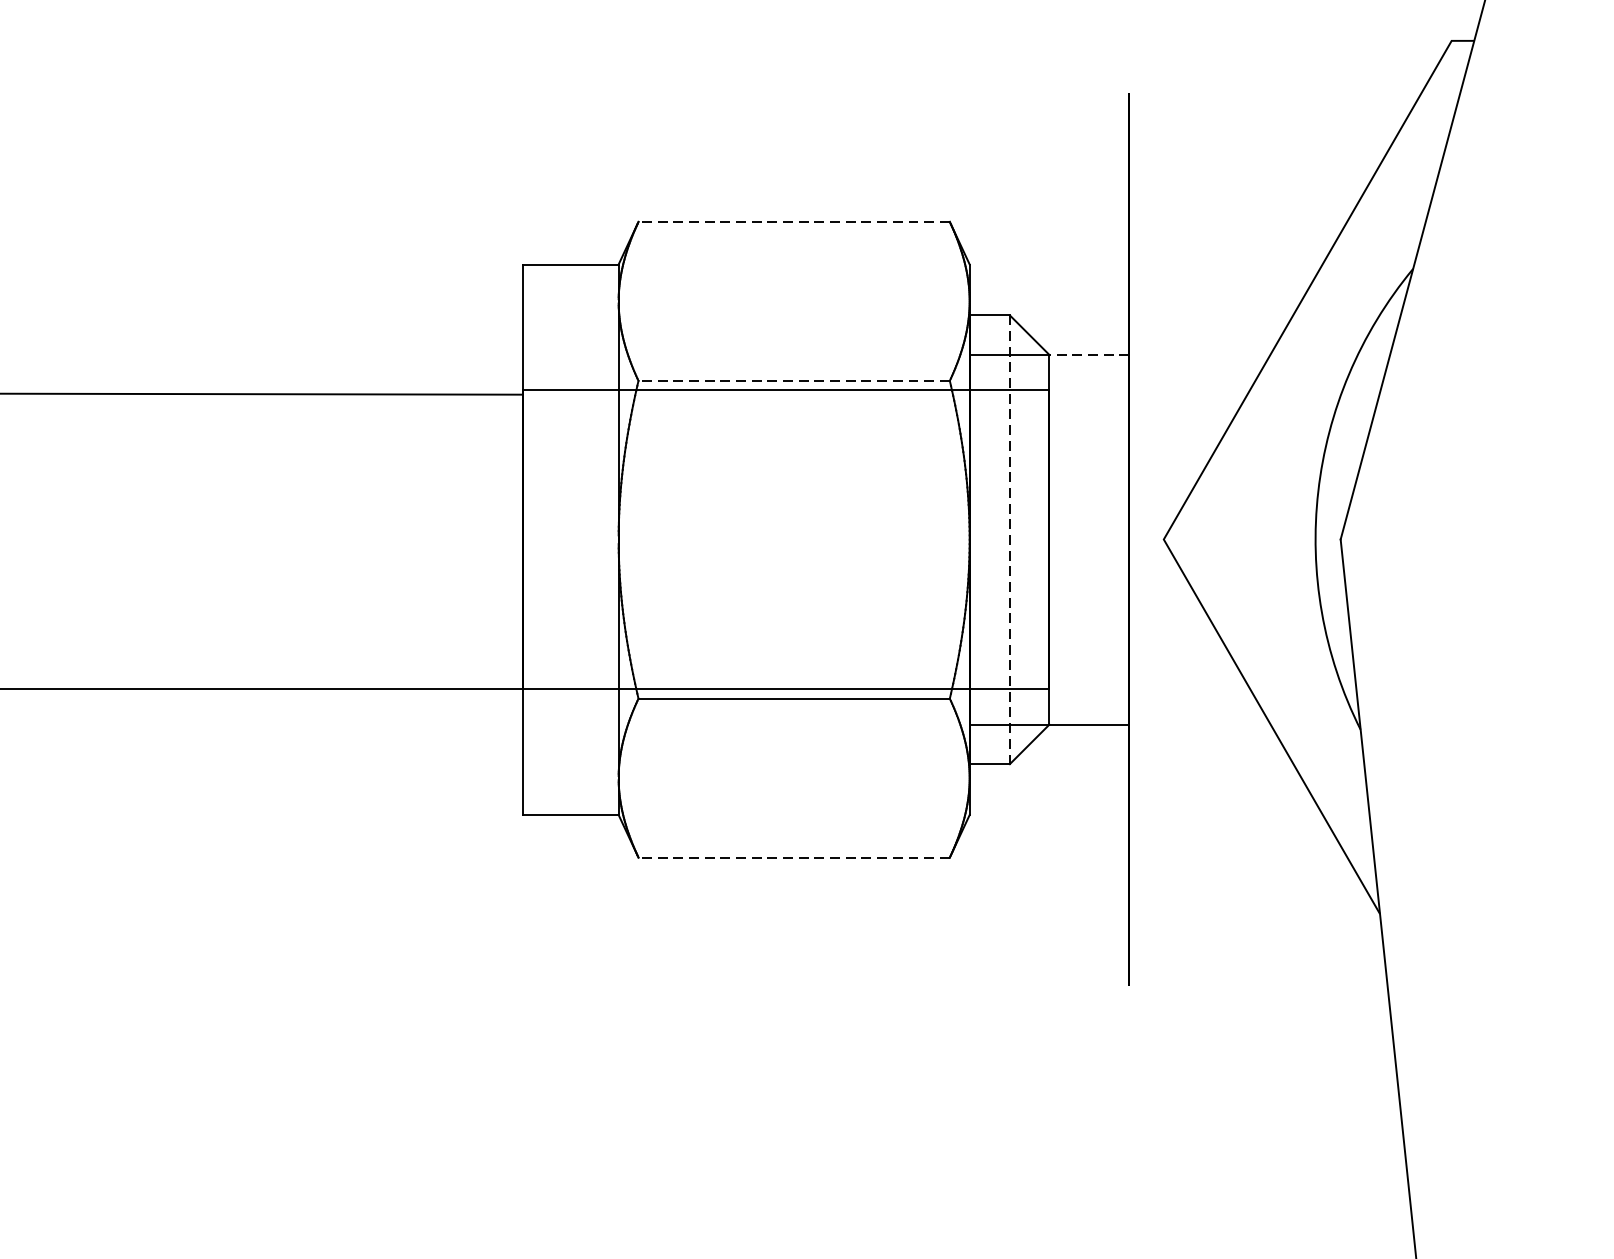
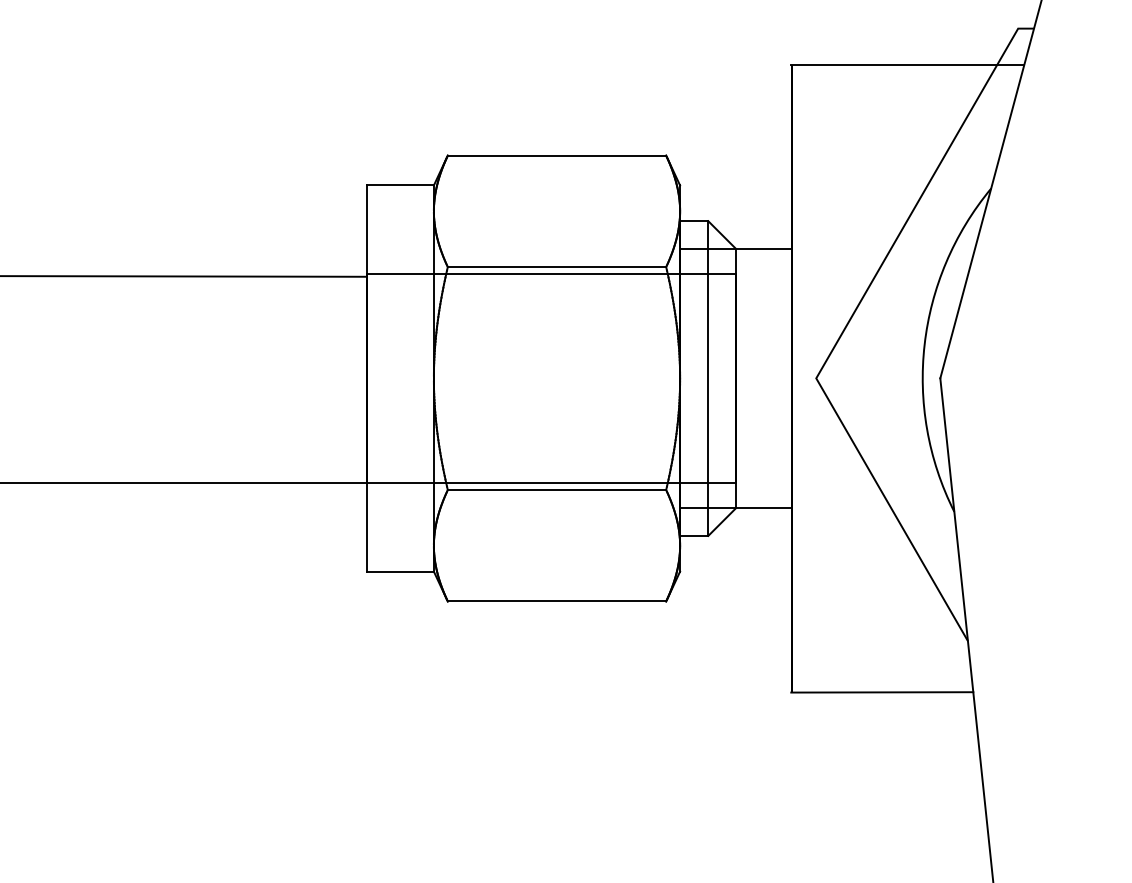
line: (1293, 93) -> (907, 65), added
line: (793, 221) -> (556, 155), dashed -> solid
line: (1090, 354) -> (764, 248), dashed -> solid
line: (793, 381) -> (556, 267), dashed -> solid
line: (1010, 541) -> (708, 379), dashed -> solid
line: (793, 857) -> (556, 601), dashed -> solid
line: (1258, 987) -> (882, 692), added

